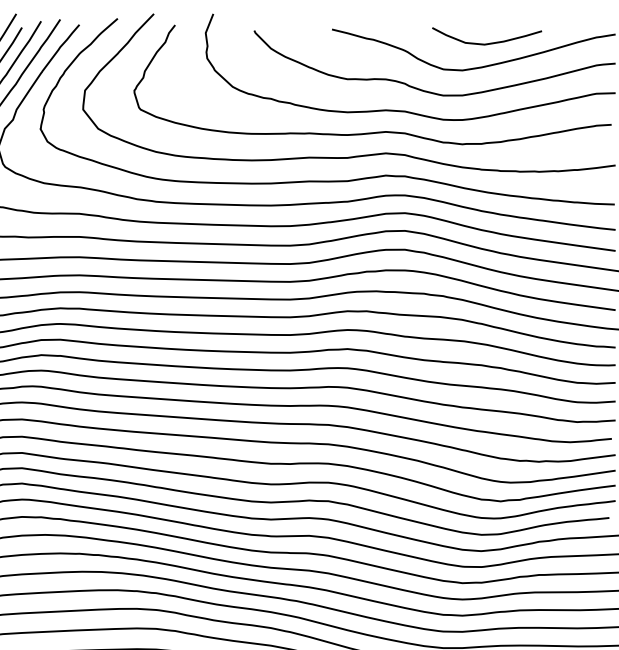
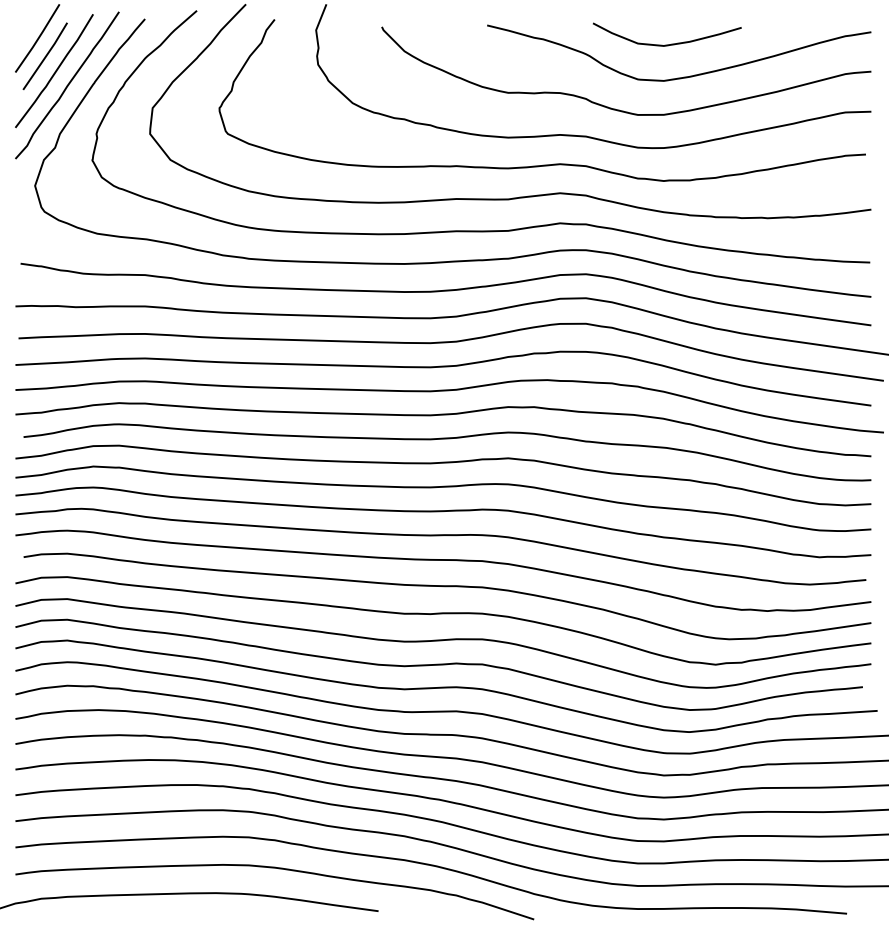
curve: (490, 42) -> (671, 43), moved

